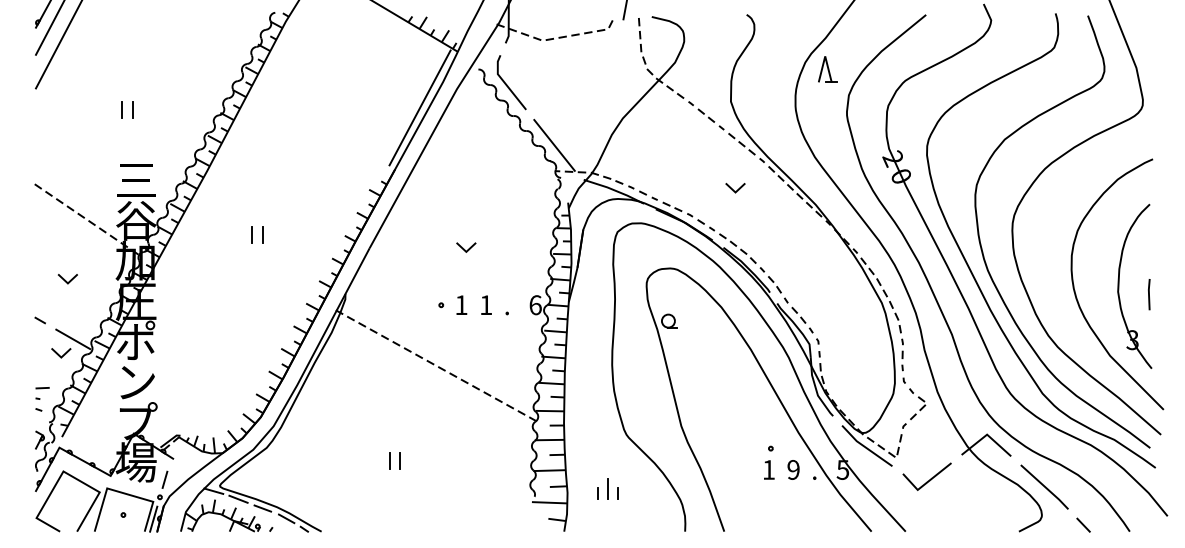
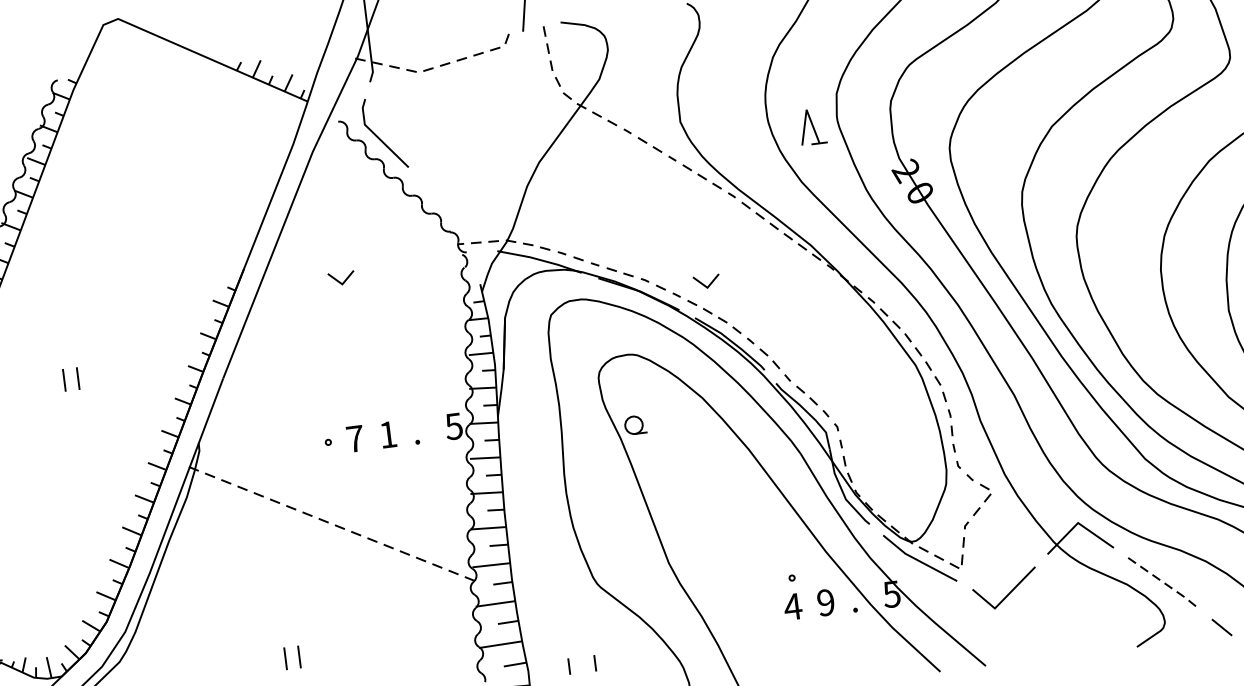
part: (827, 69) -> (811, 126), moved
line: (419, 107) -> (266, 182), removed
line: (554, 145) -> (452, 210), removed
line: (733, 189) -> (704, 284), moved
line: (464, 248) -> (339, 280), moved
text: (461, 304) -> (355, 437), 1 -> 7
text: (535, 305) -> (454, 426), 6 -> 5
text: (768, 469) -> (792, 606), 1 -> 4
line: (1045, 487) -> (1164, 583), solid -> dashed
line: (607, 488) -> (580, 658), removed

